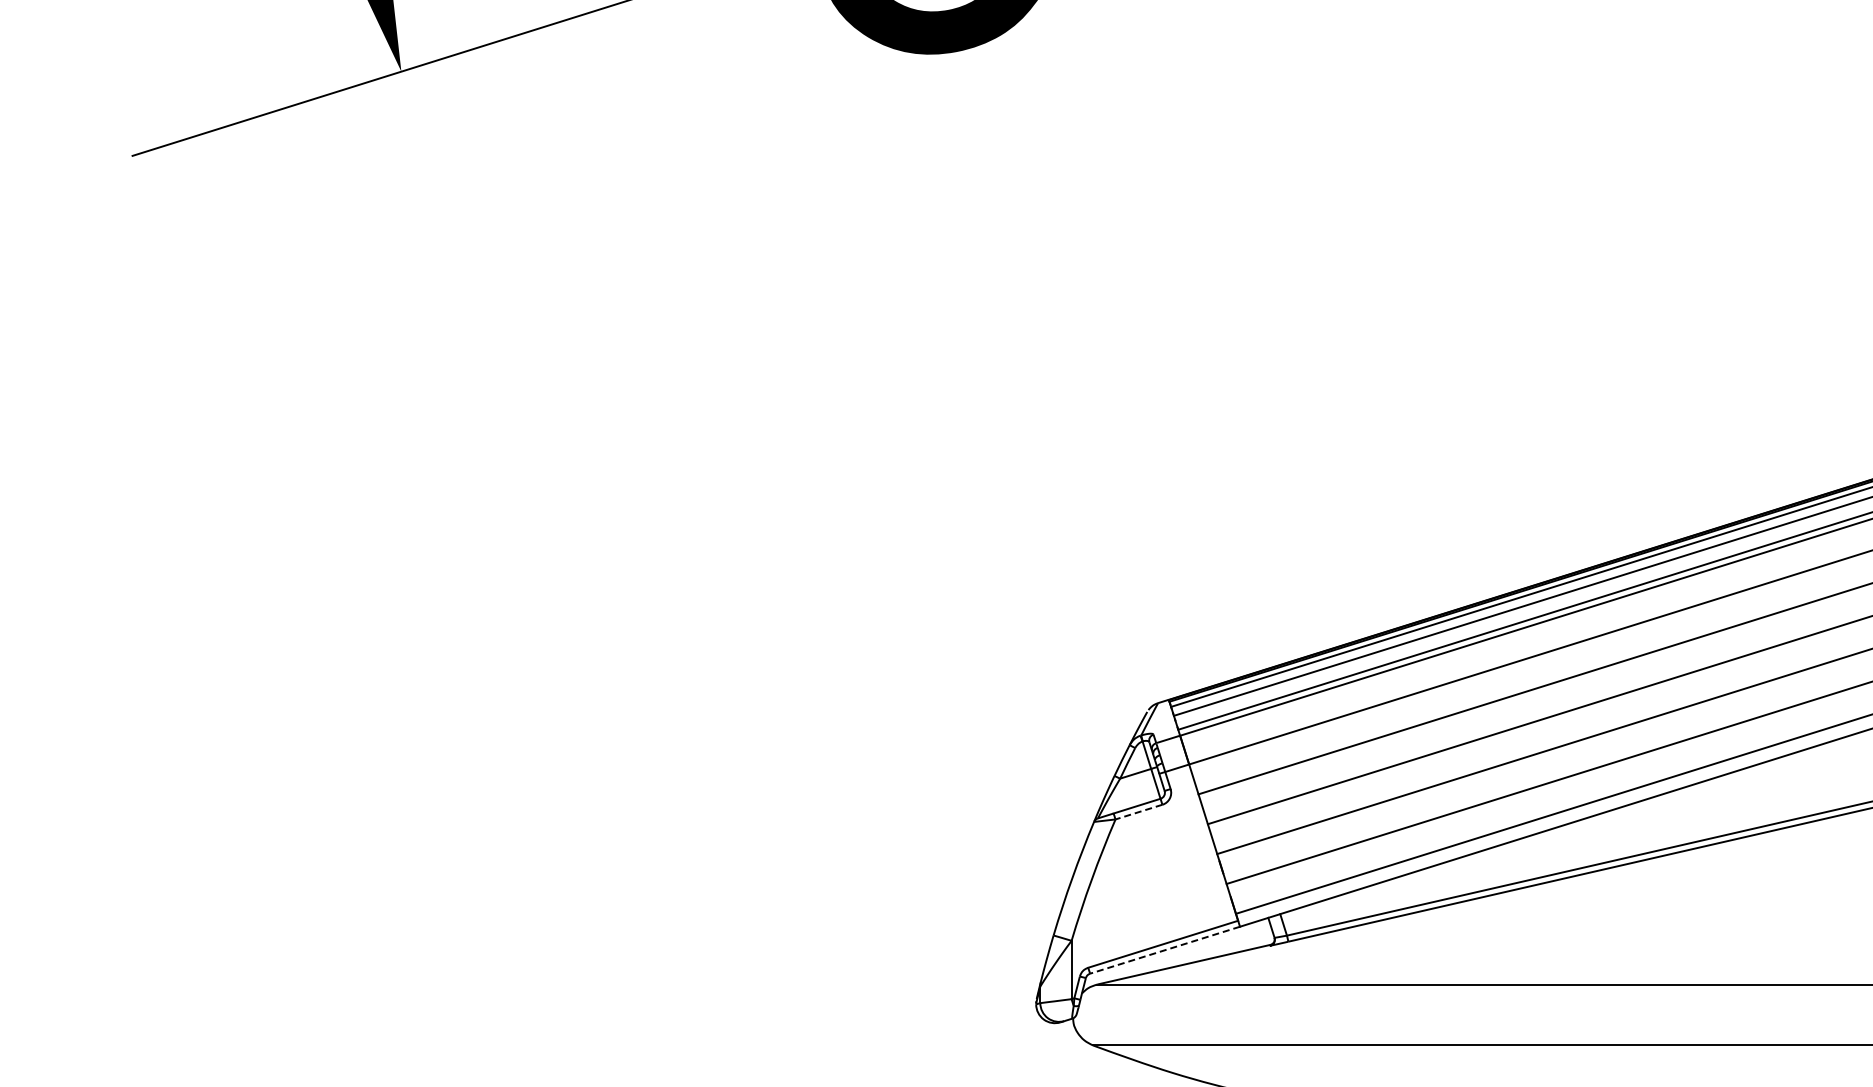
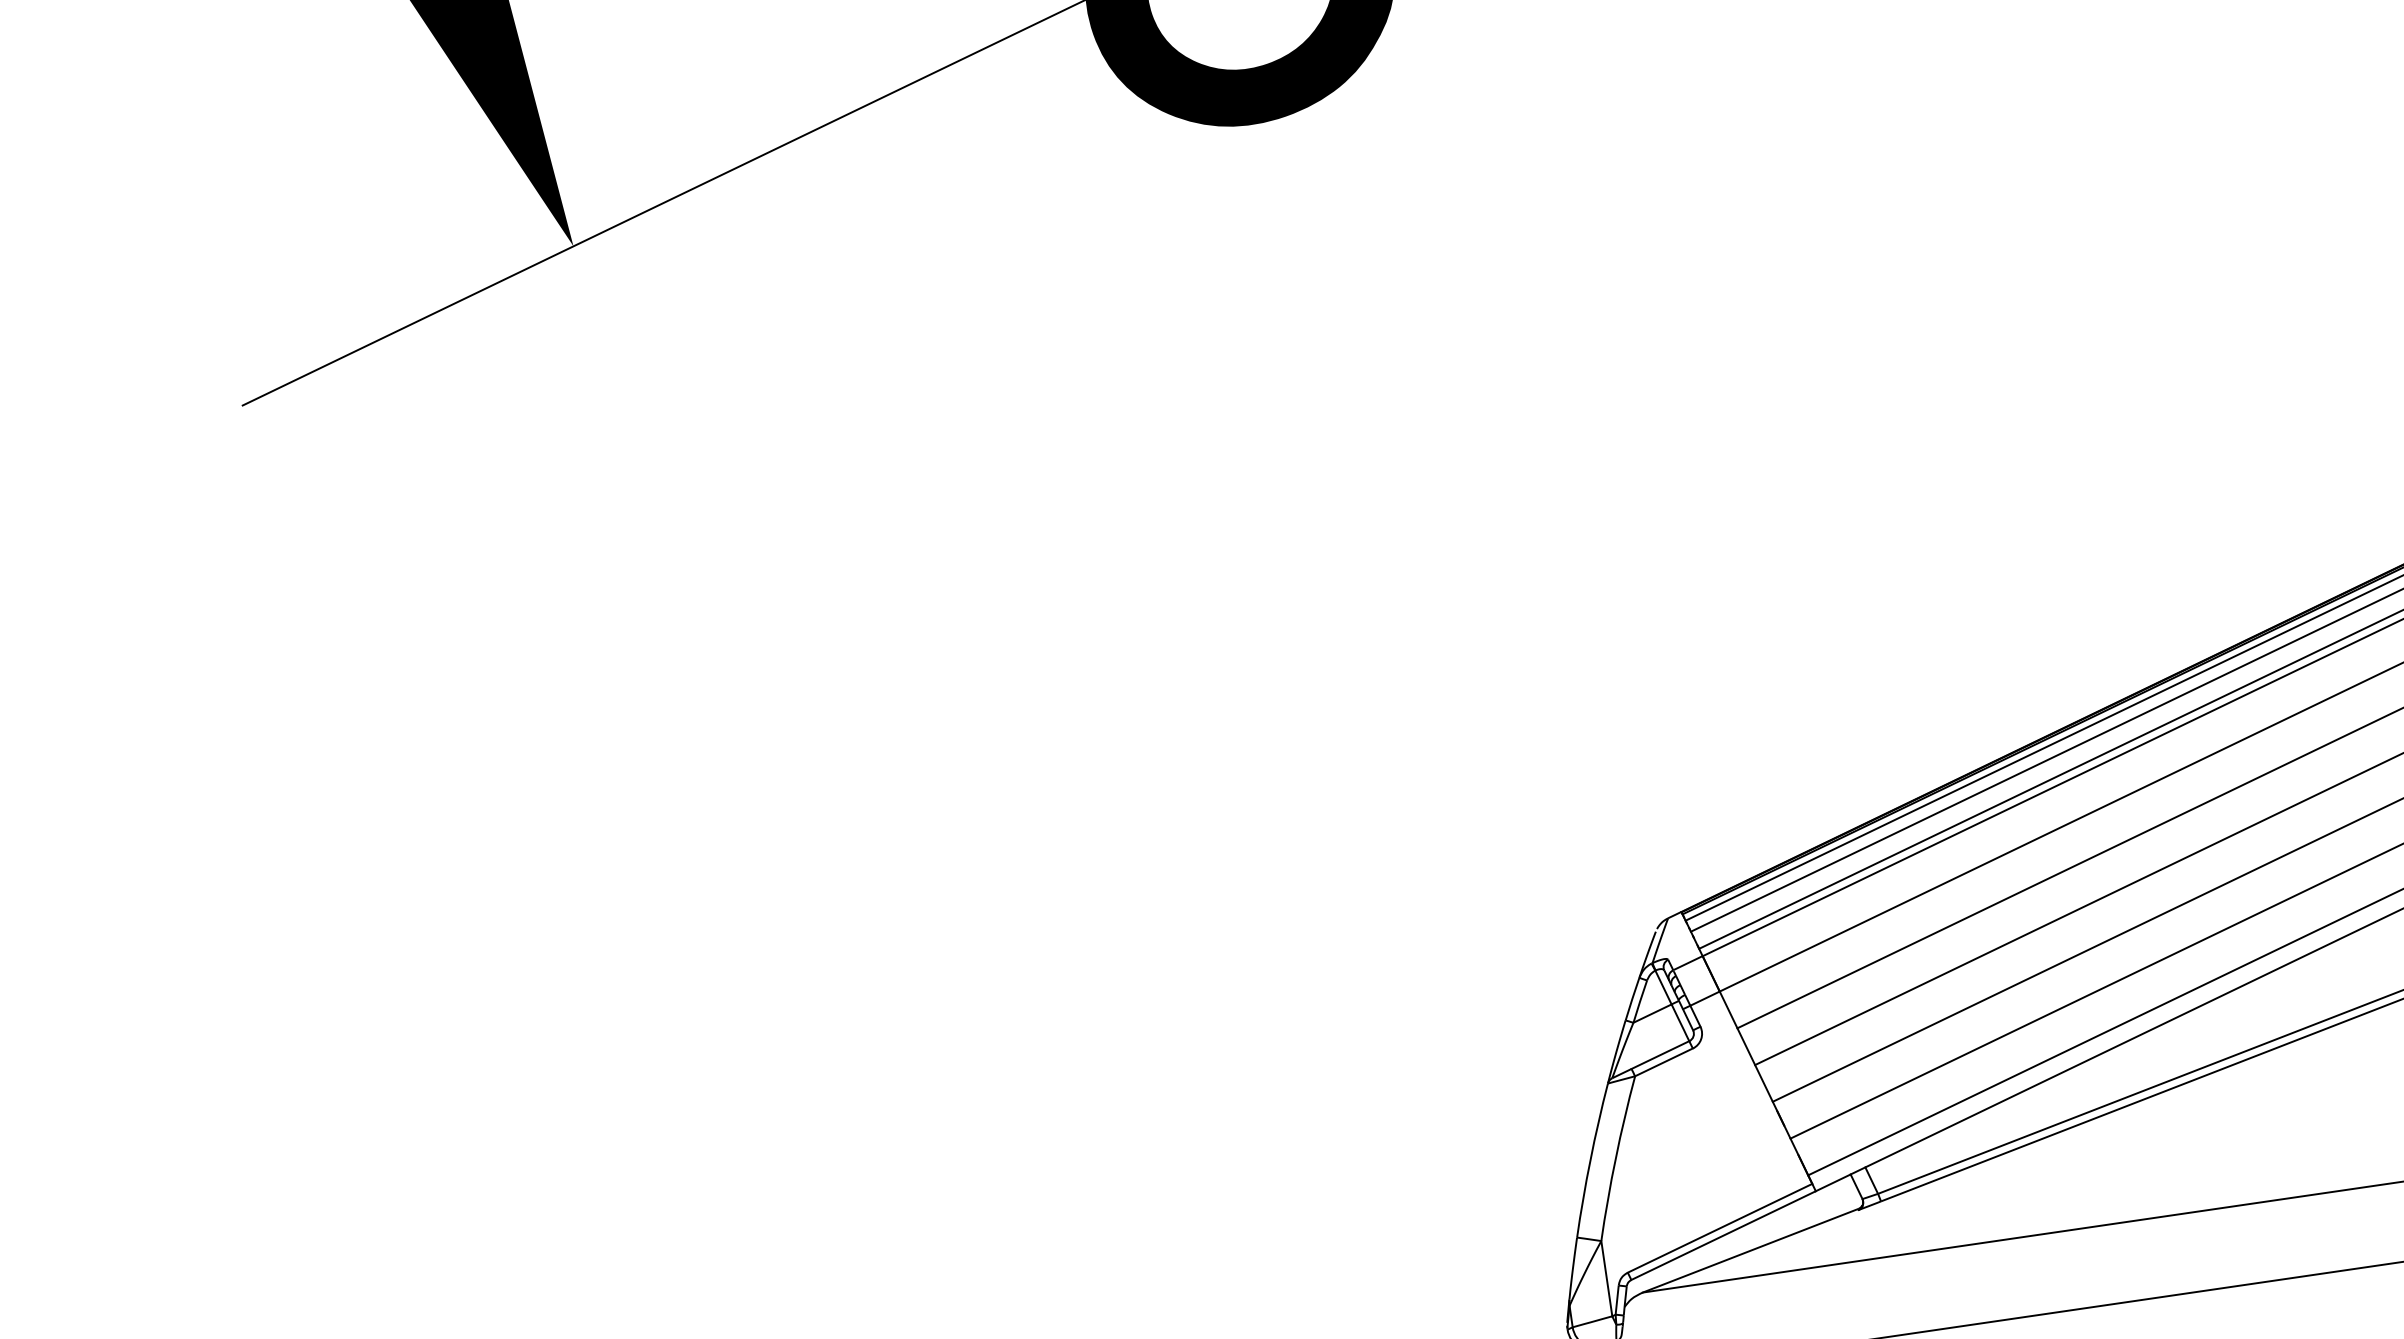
line: (1138, 812) -> (1663, 1063), dashed -> solid
line: (1165, 950) -> (1724, 1235), dashed -> solid

